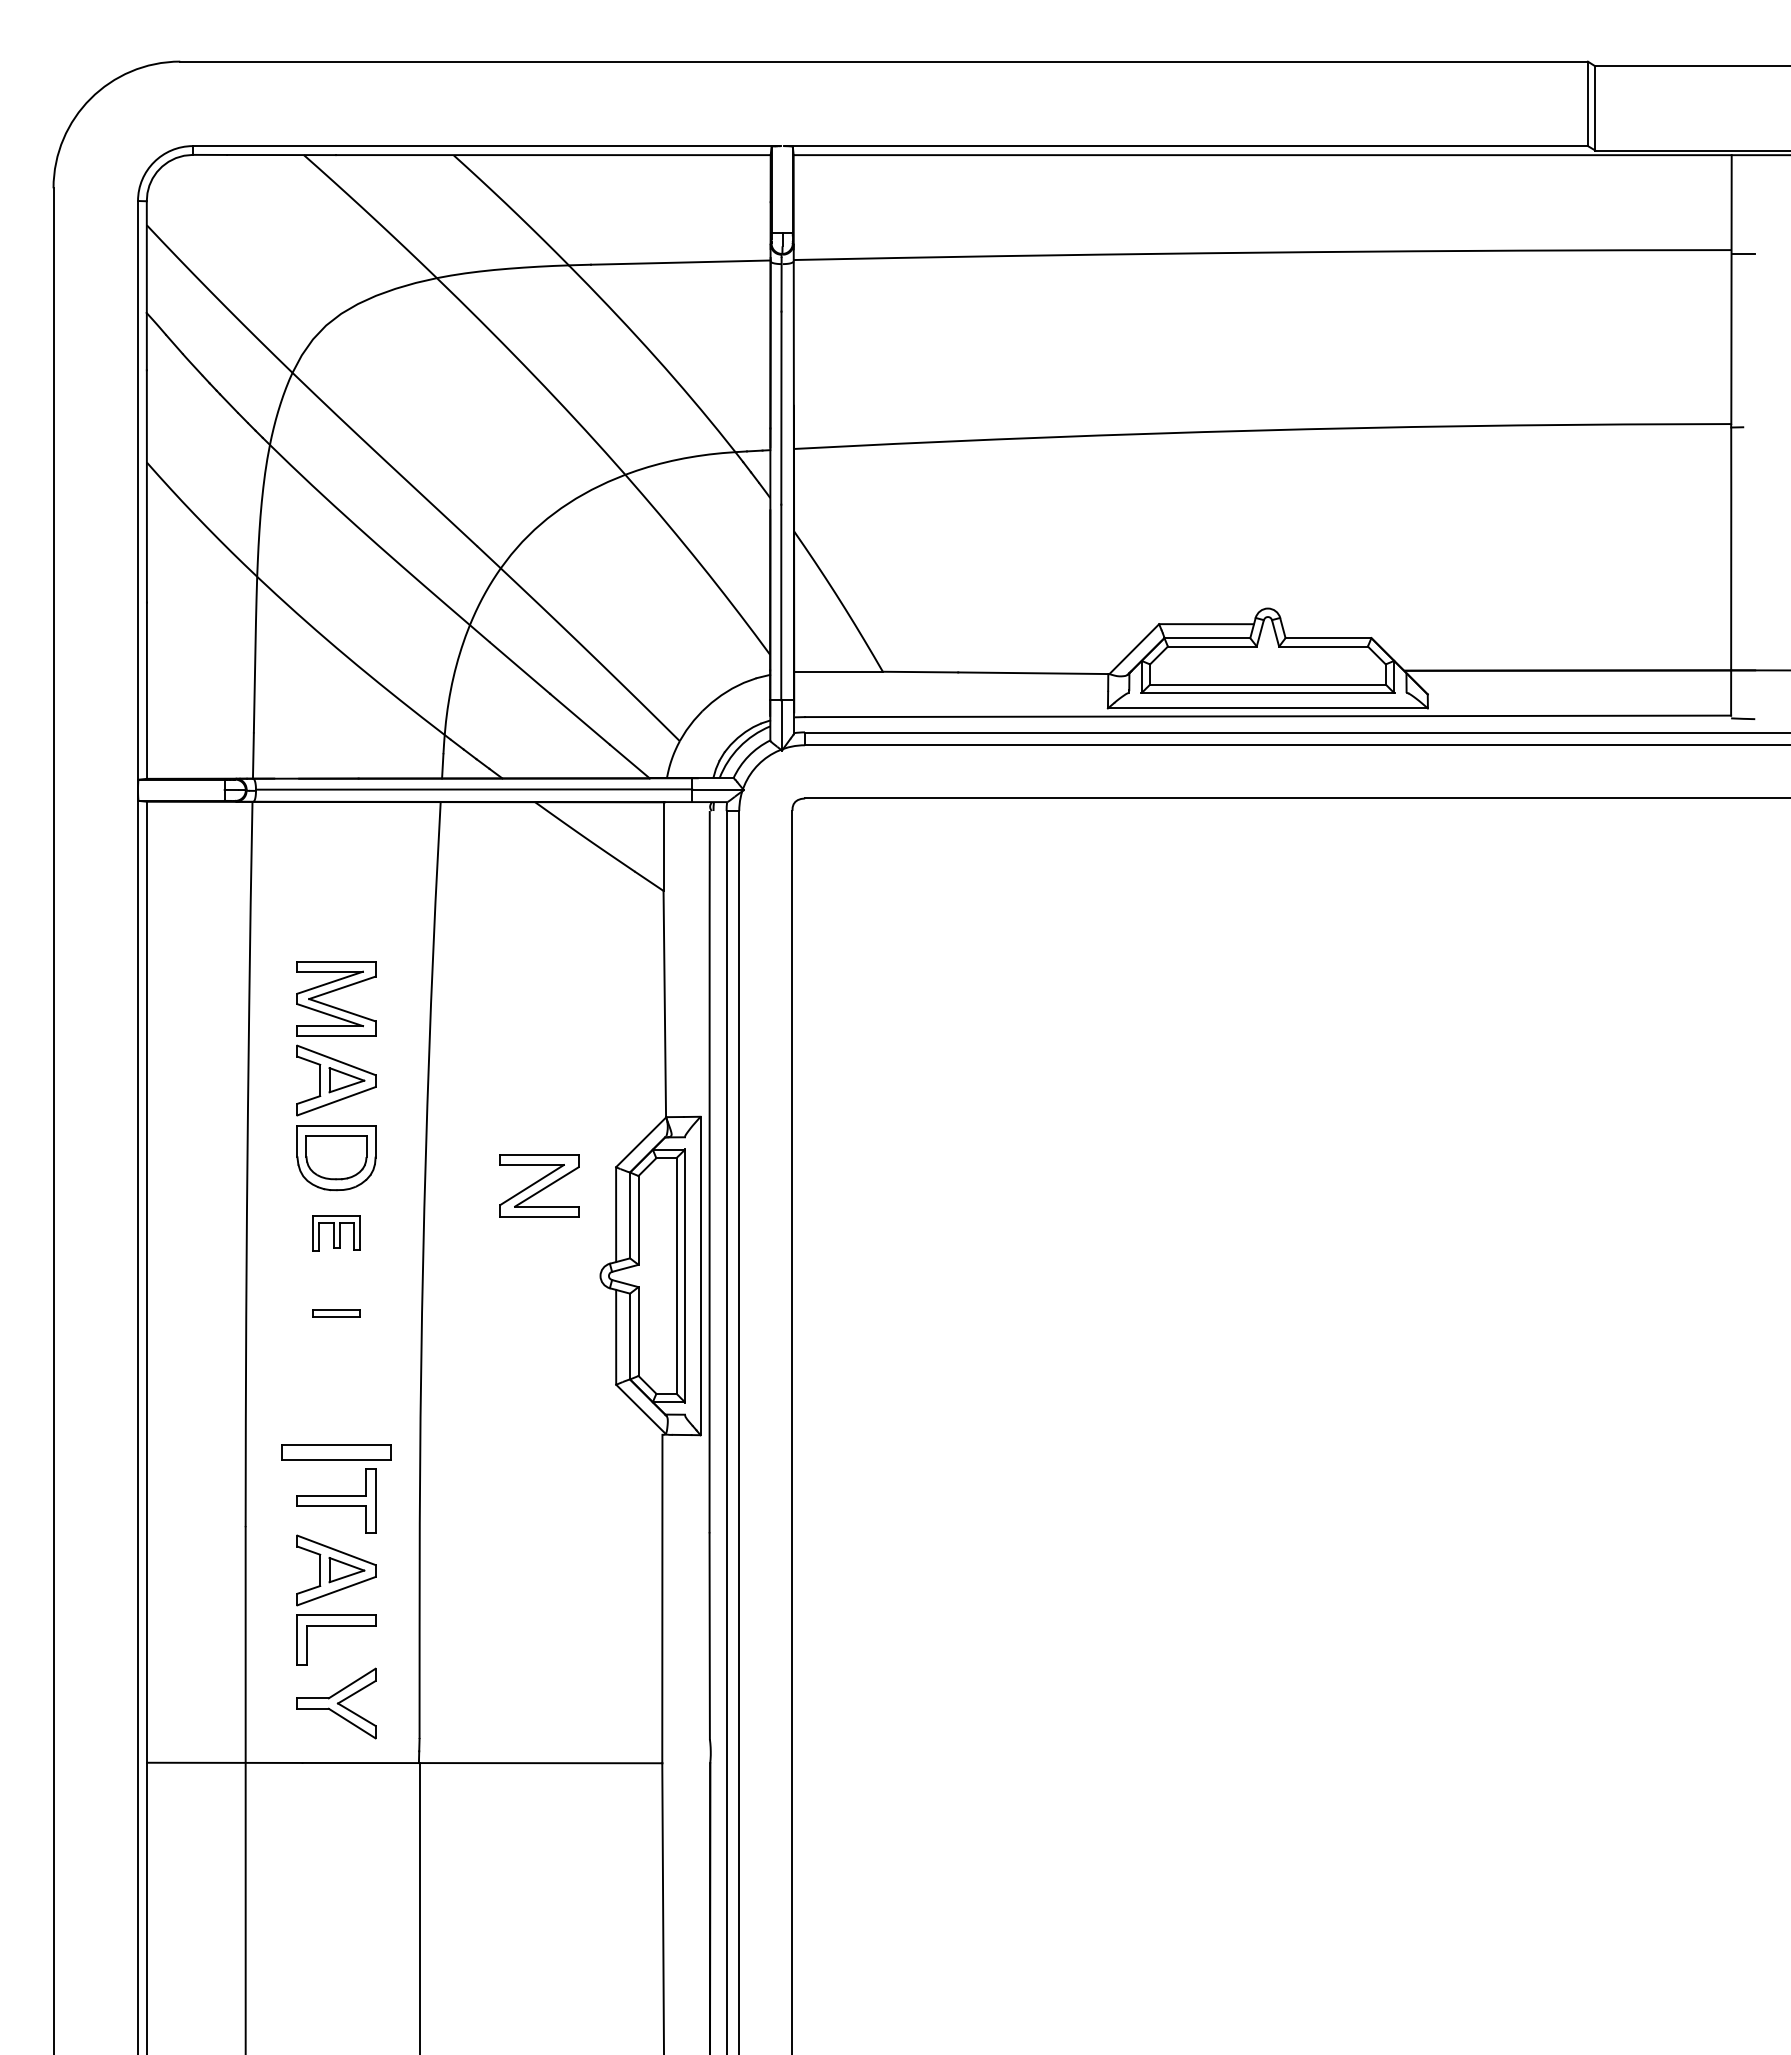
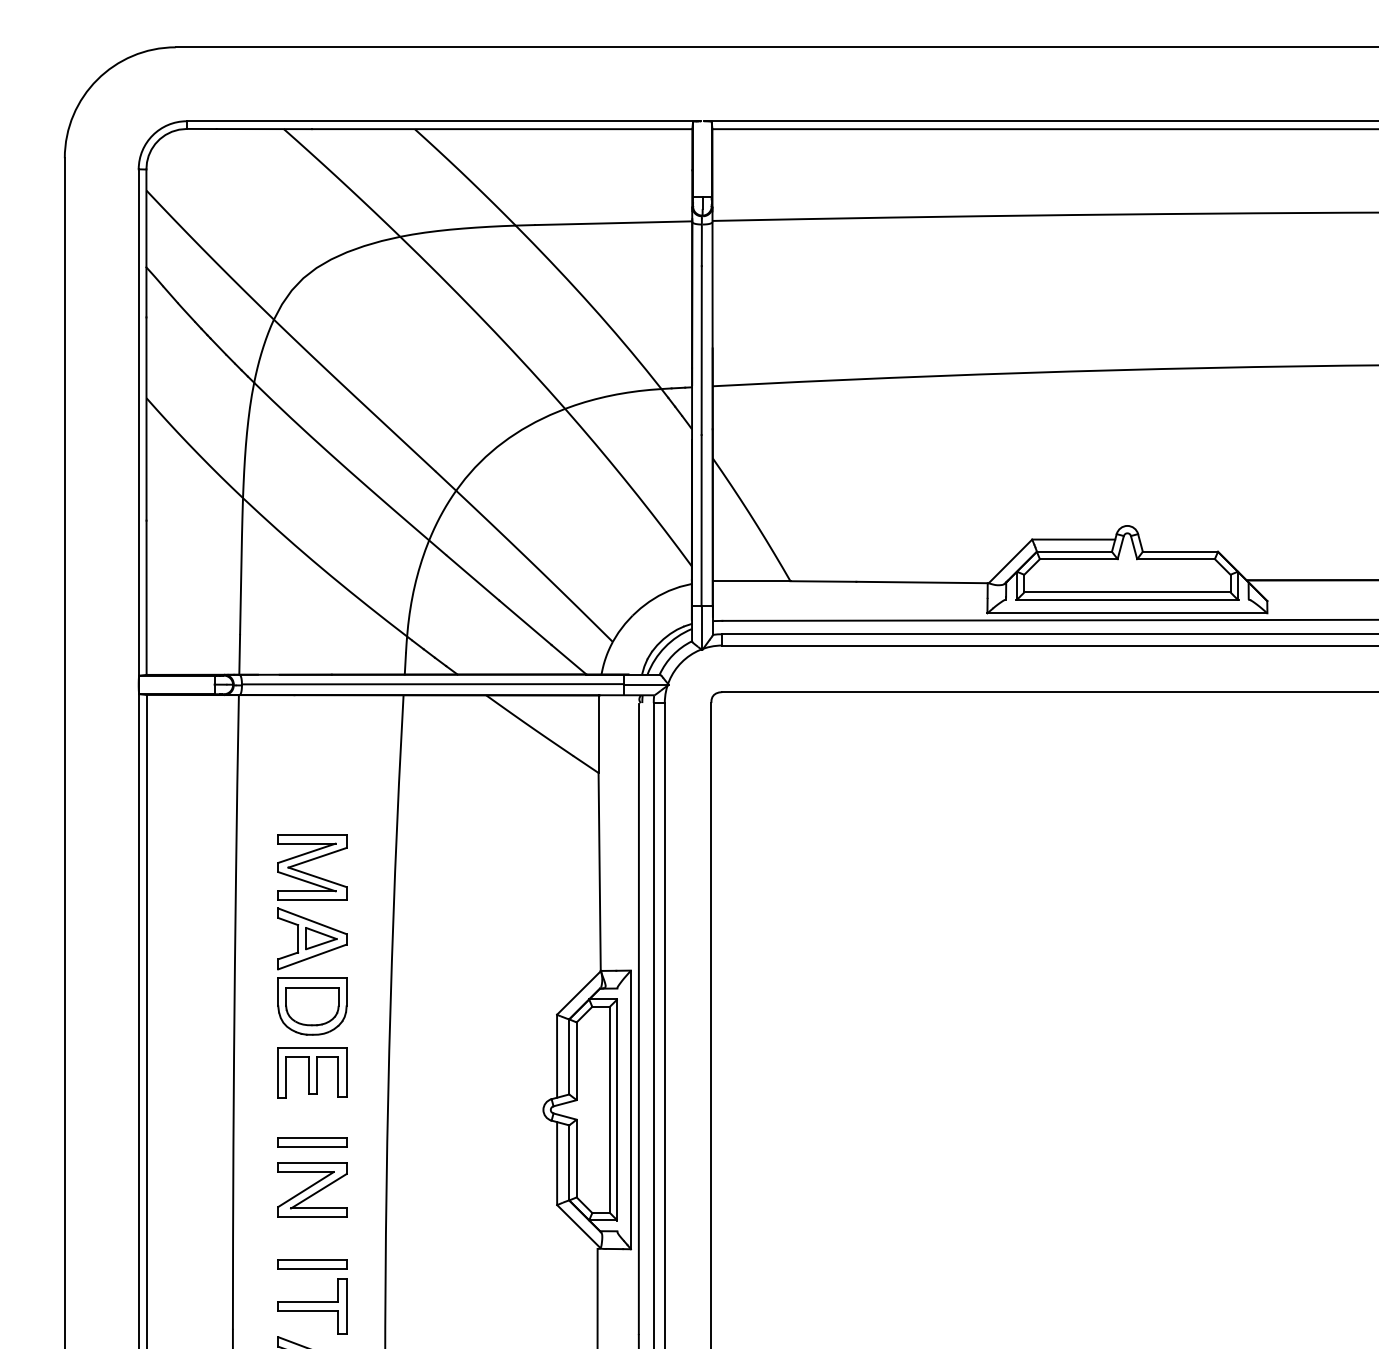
part: (539, 1185) -> (312, 1189), moved
part: (336, 1233) -> (312, 1072), size x1.67
part: (336, 1313) -> (312, 1142), size x1.67
part: (336, 1452) -> (312, 1264), size x0.71

